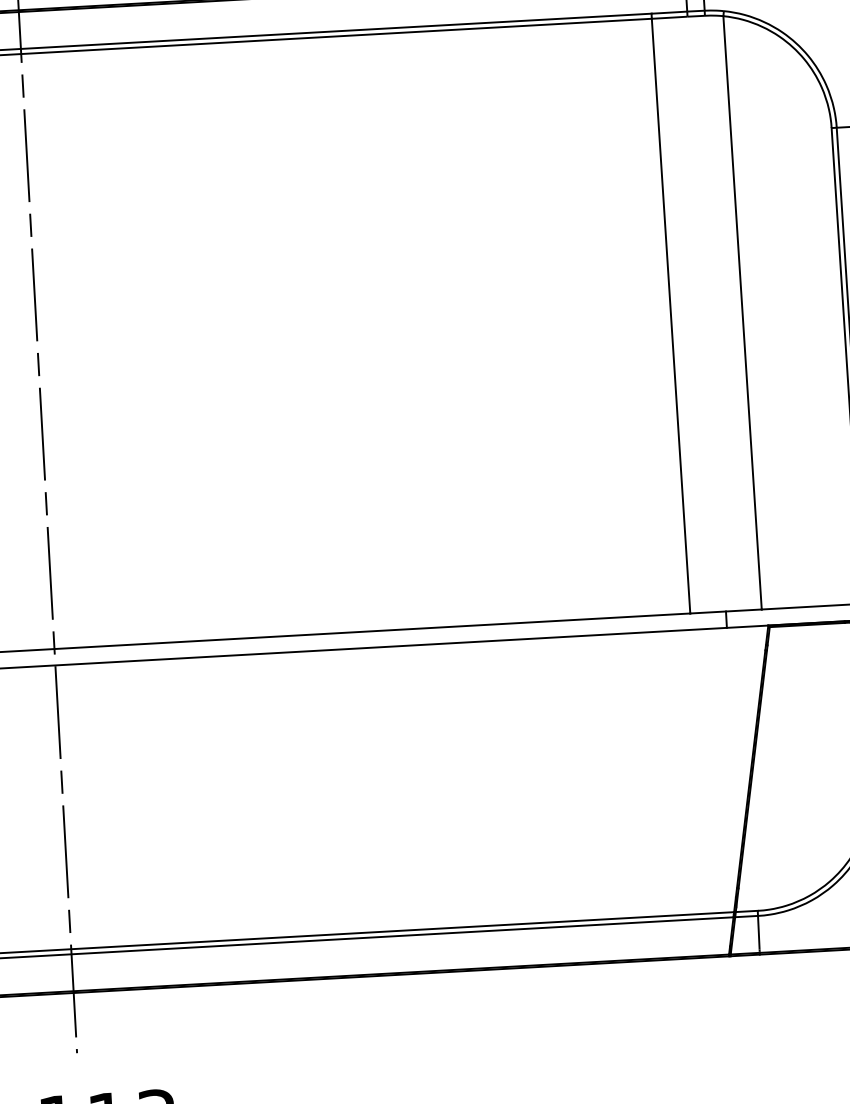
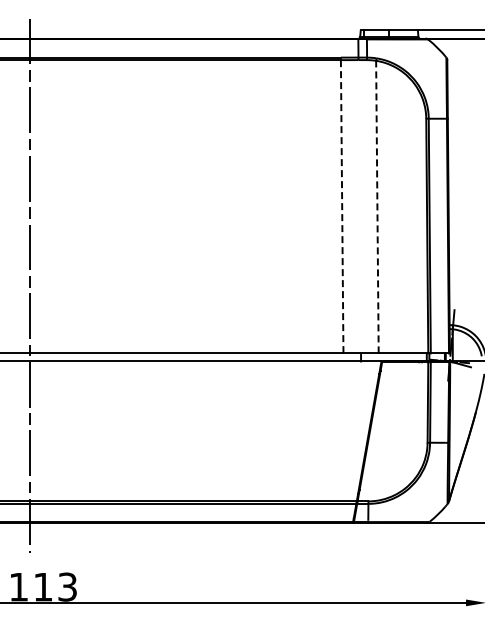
line: (742, 311) -> (377, 206), solid -> dashed
line: (671, 315) -> (342, 206), solid -> dashed

